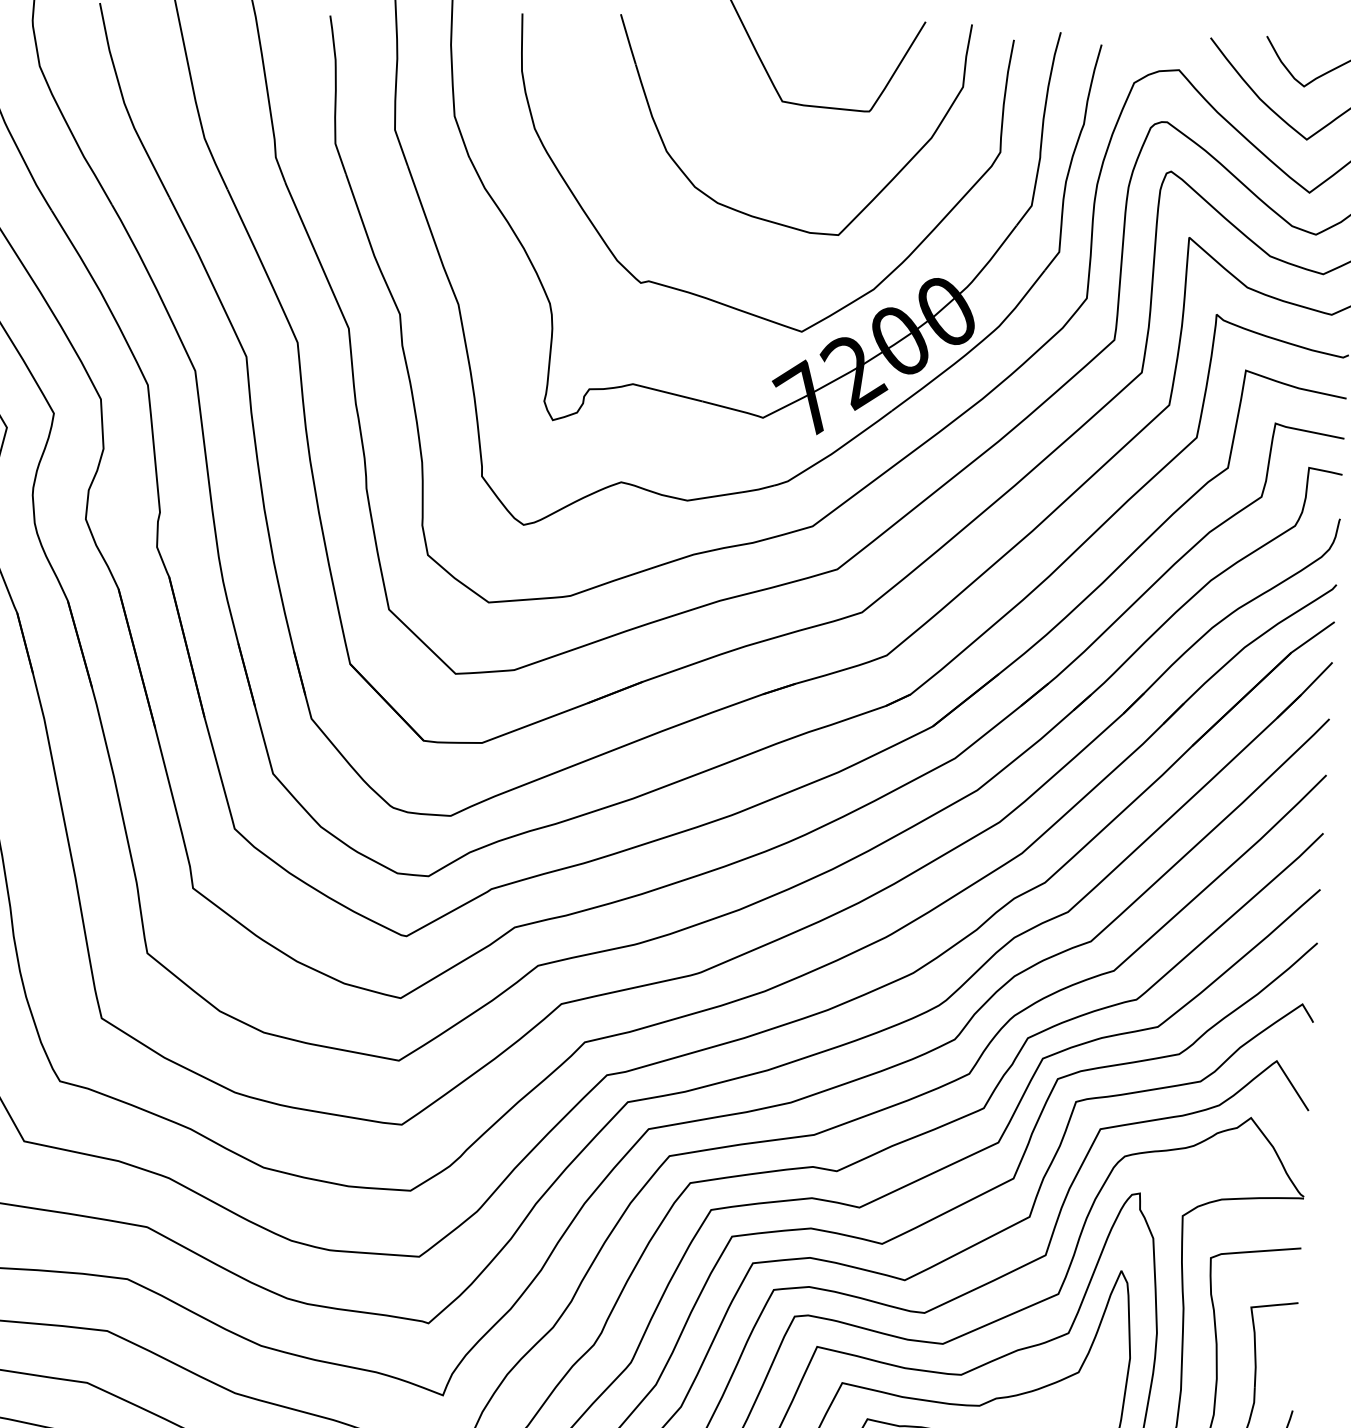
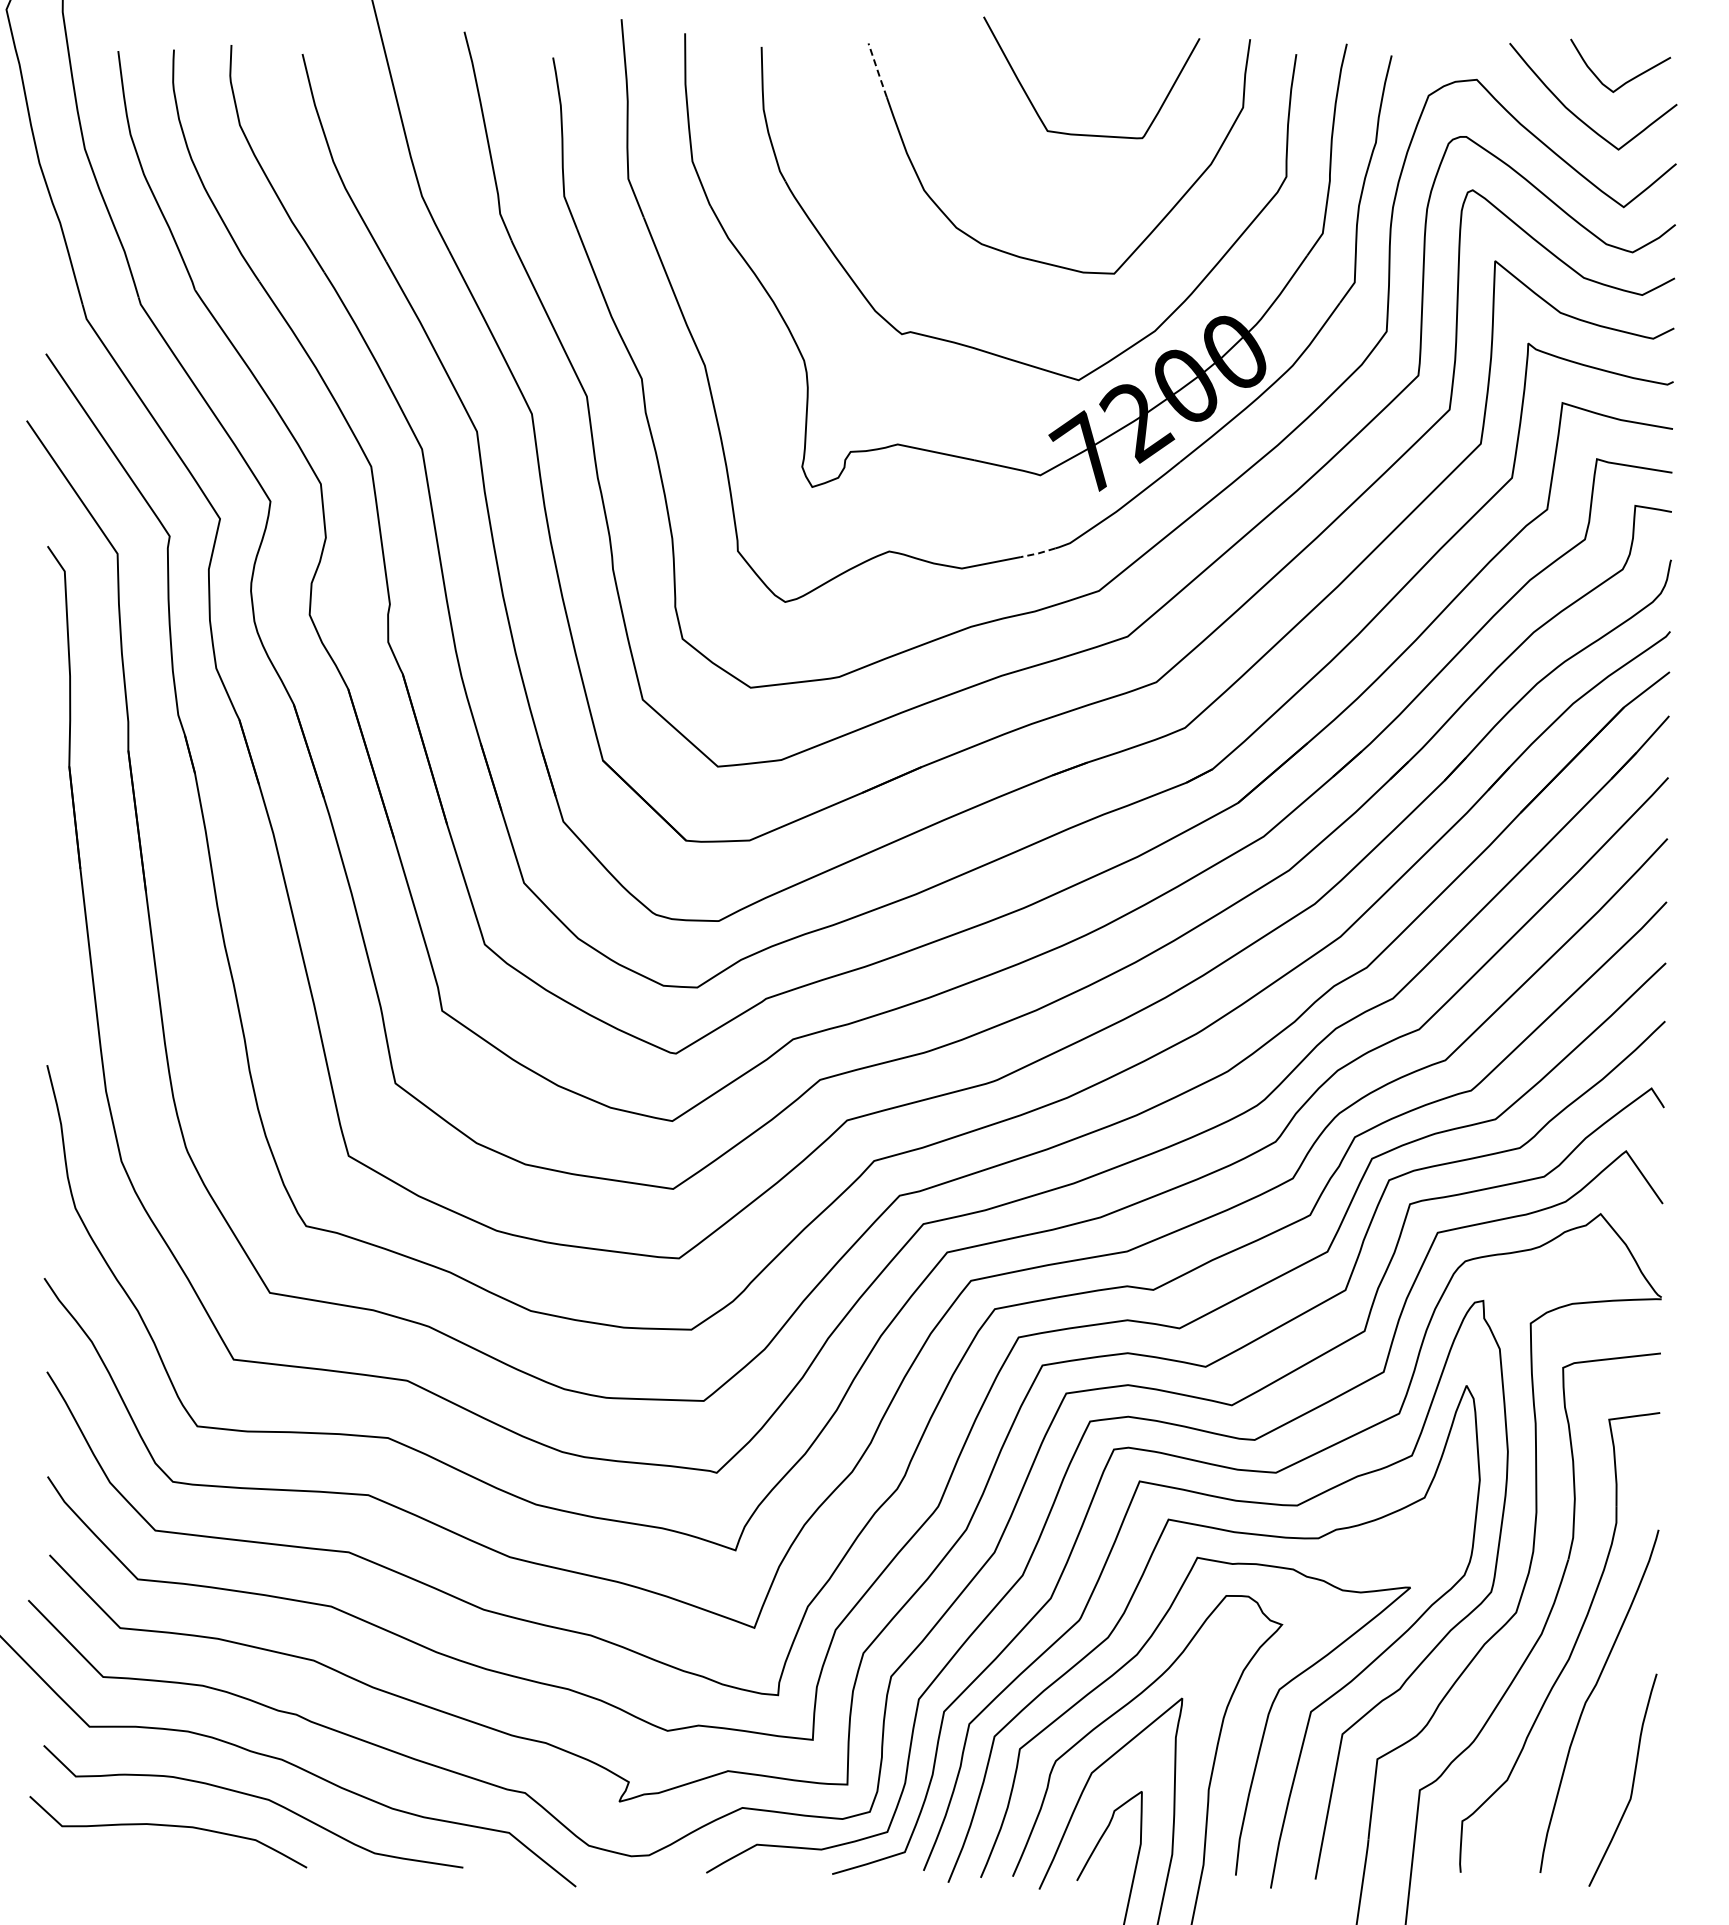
line: (628, 39) -> (877, 70), solid -> dashed
line: (757, 489) -> (1037, 553), solid -> dashed

